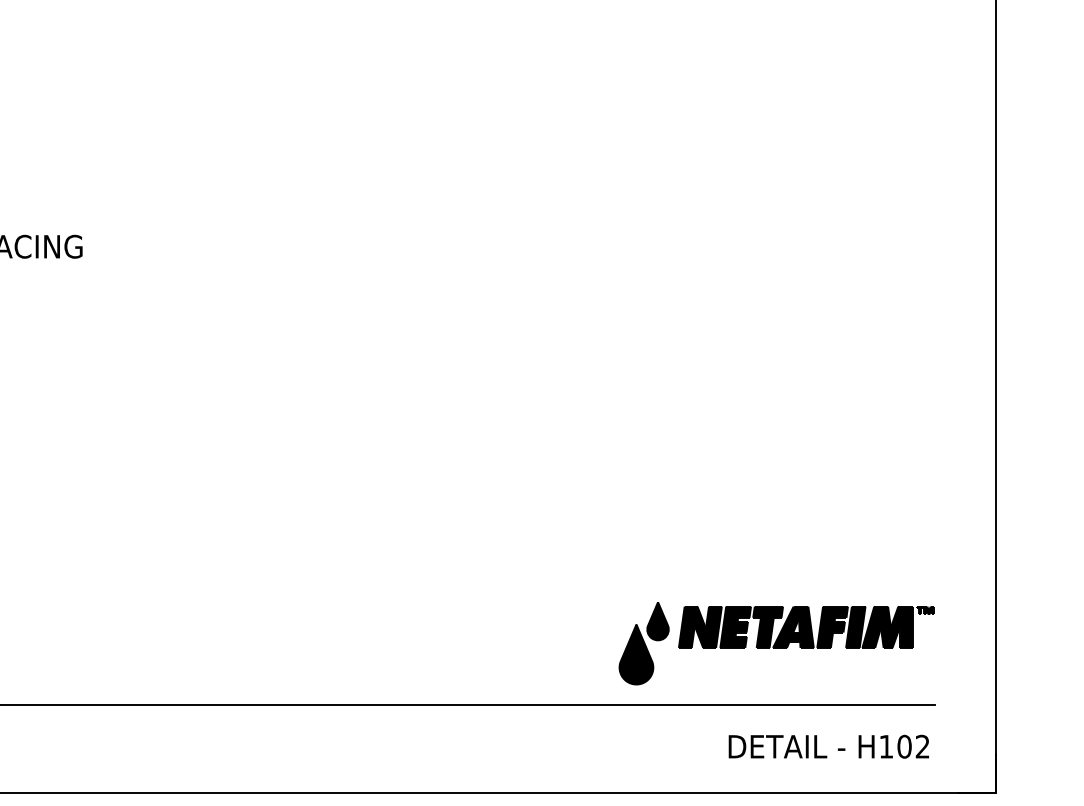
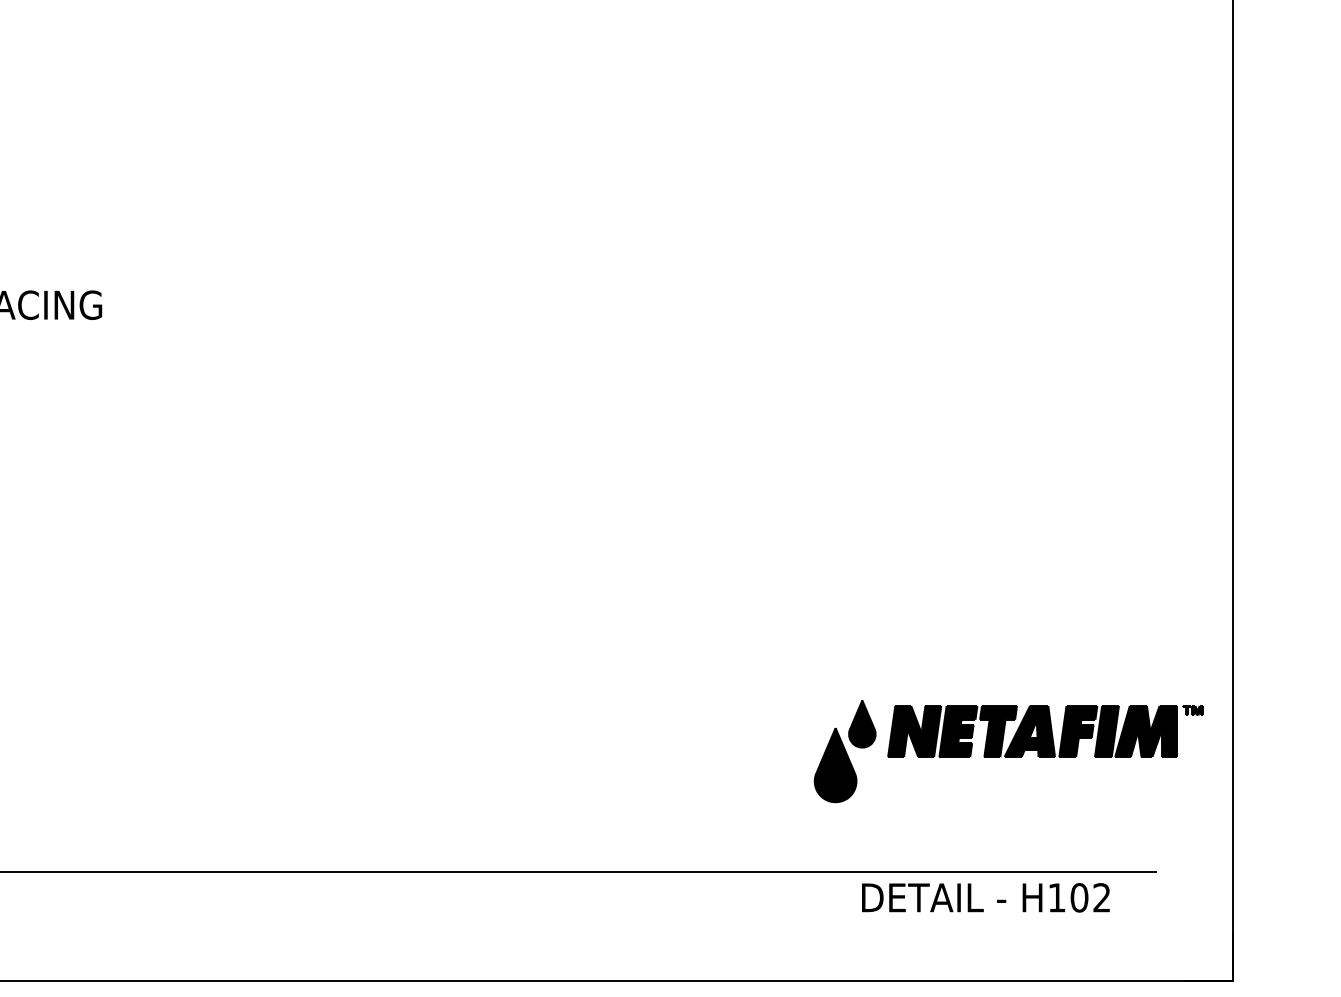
part: (776, 643) -> (1008, 751), moved
text: (828, 746) -> (985, 897), moved

